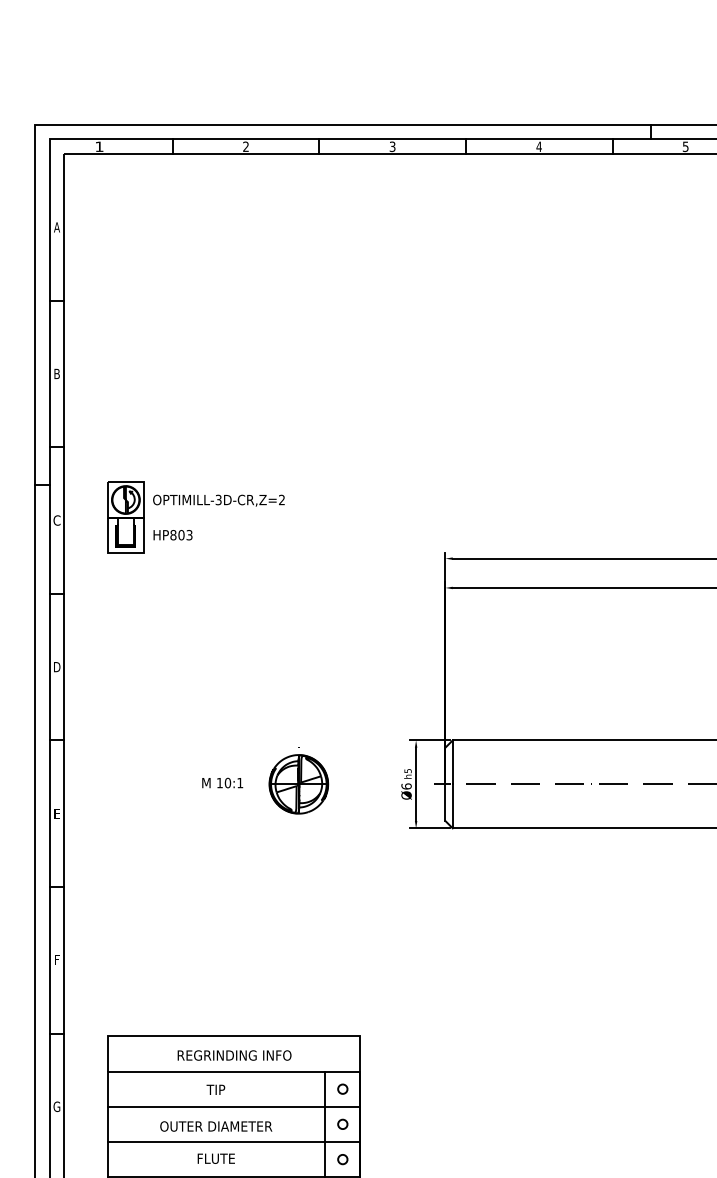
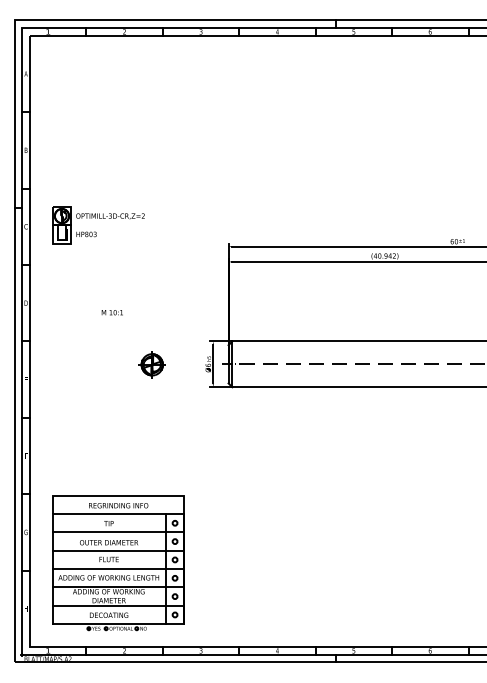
text: (220, 782) -> (111, 312), moved
part: (299, 786) -> (152, 365), size x0.7

